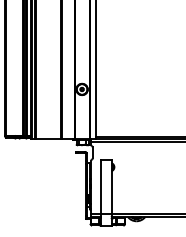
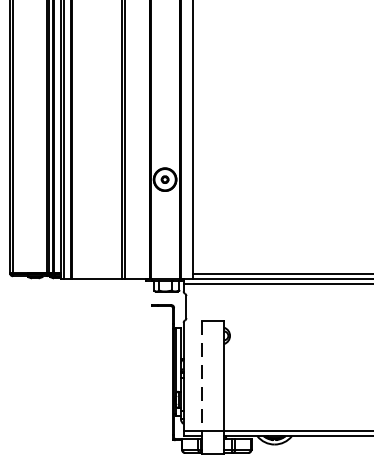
line: (100, 187) -> (202, 376), solid -> dashed

